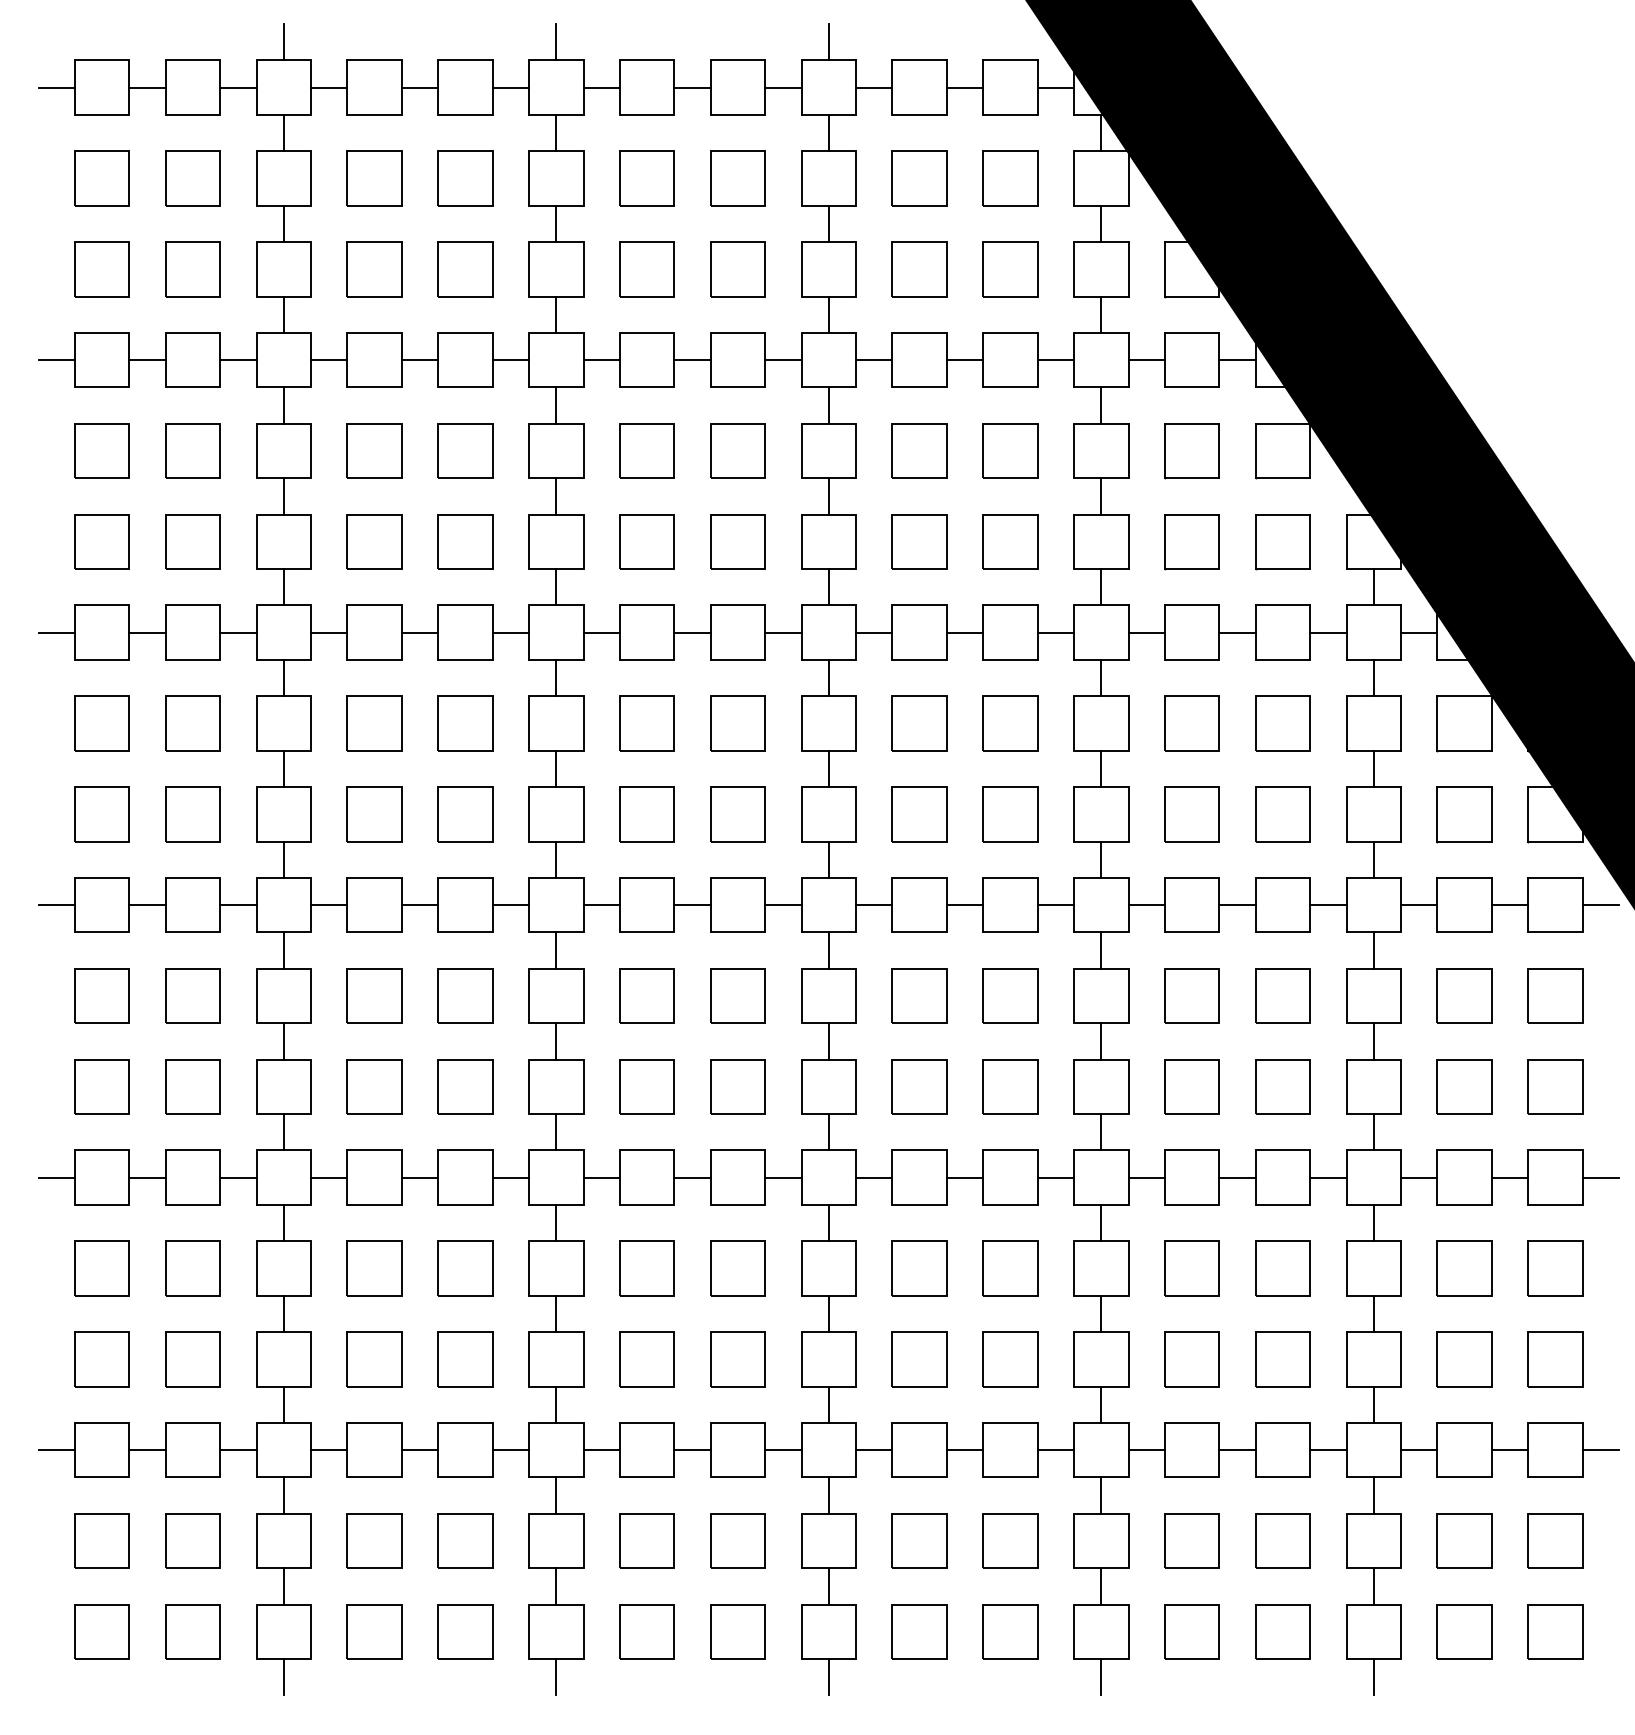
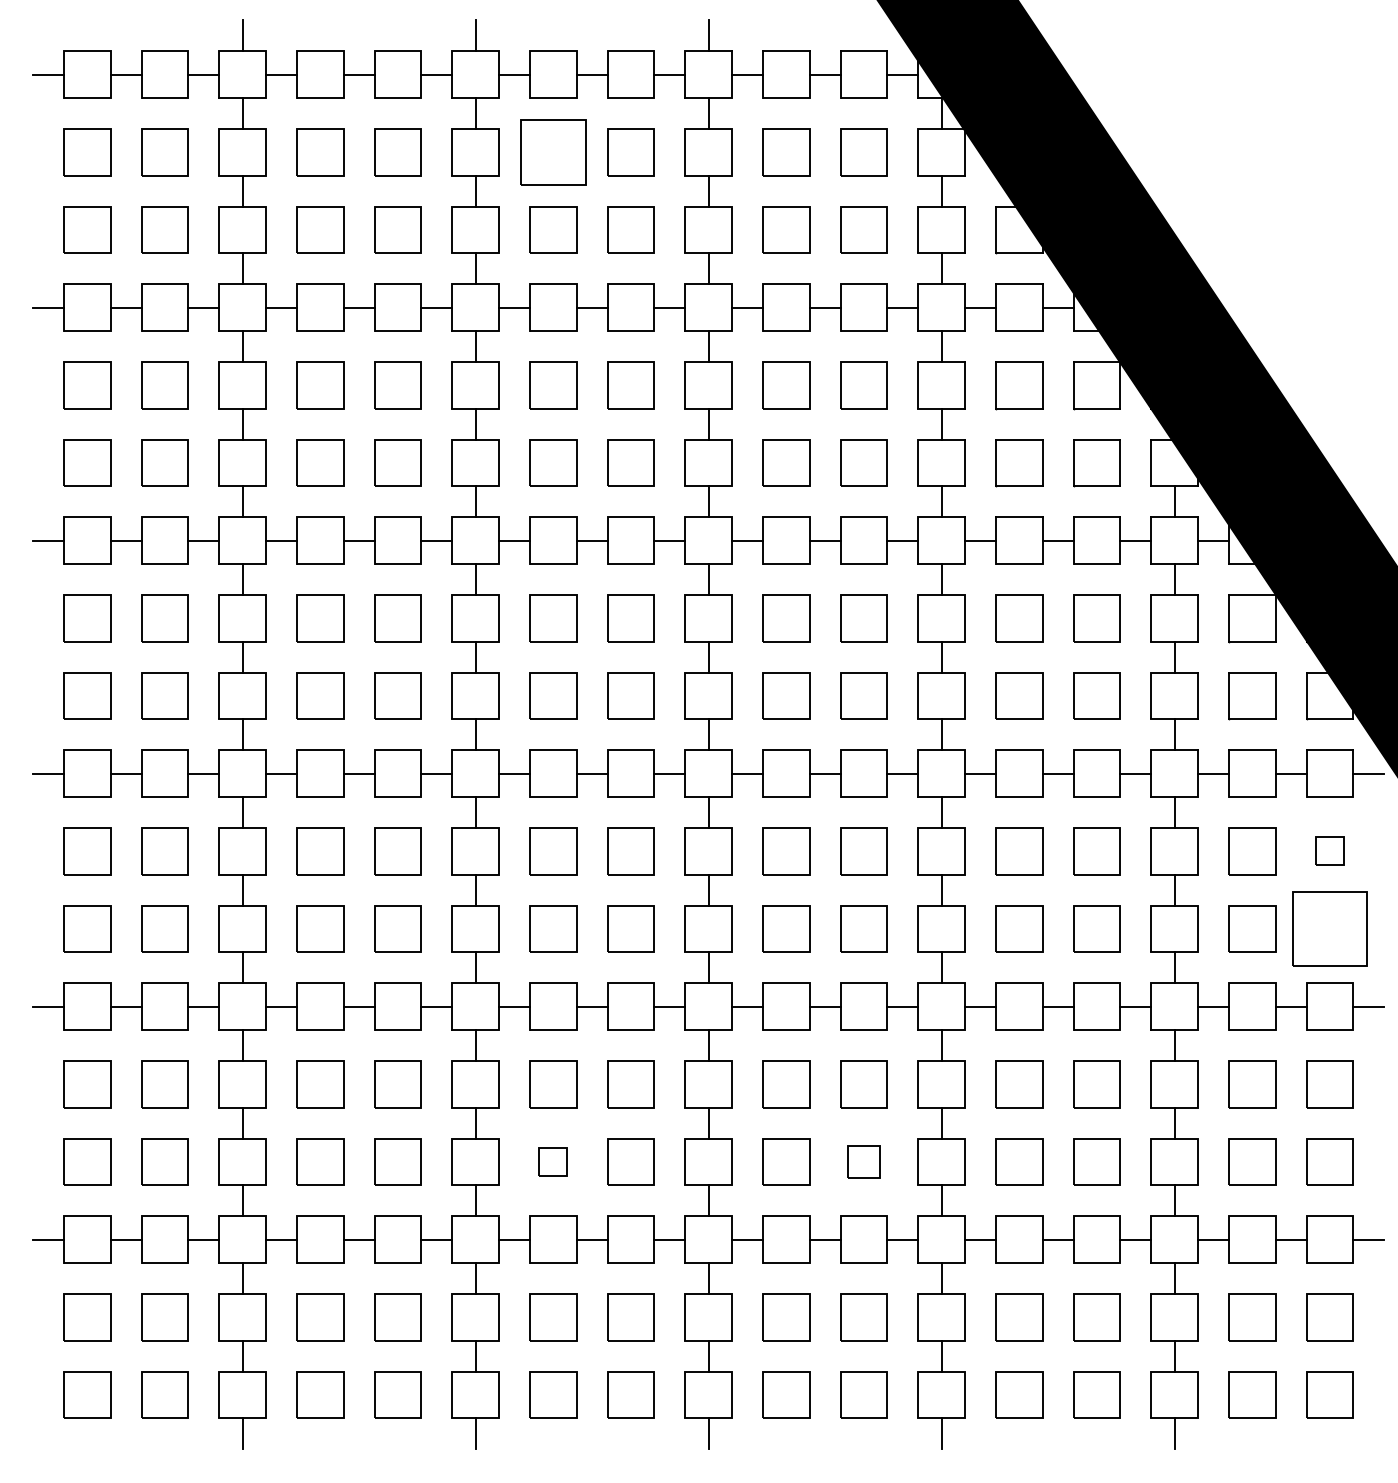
part: (647, 178) -> (553, 152), size x1.4
part: (1554, 996) -> (1329, 851), size x0.6
part: (1554, 1086) -> (1329, 928), size x1.6
part: (647, 1358) -> (553, 1161), size x0.6
part: (1009, 1358) -> (863, 1161), size x0.7

